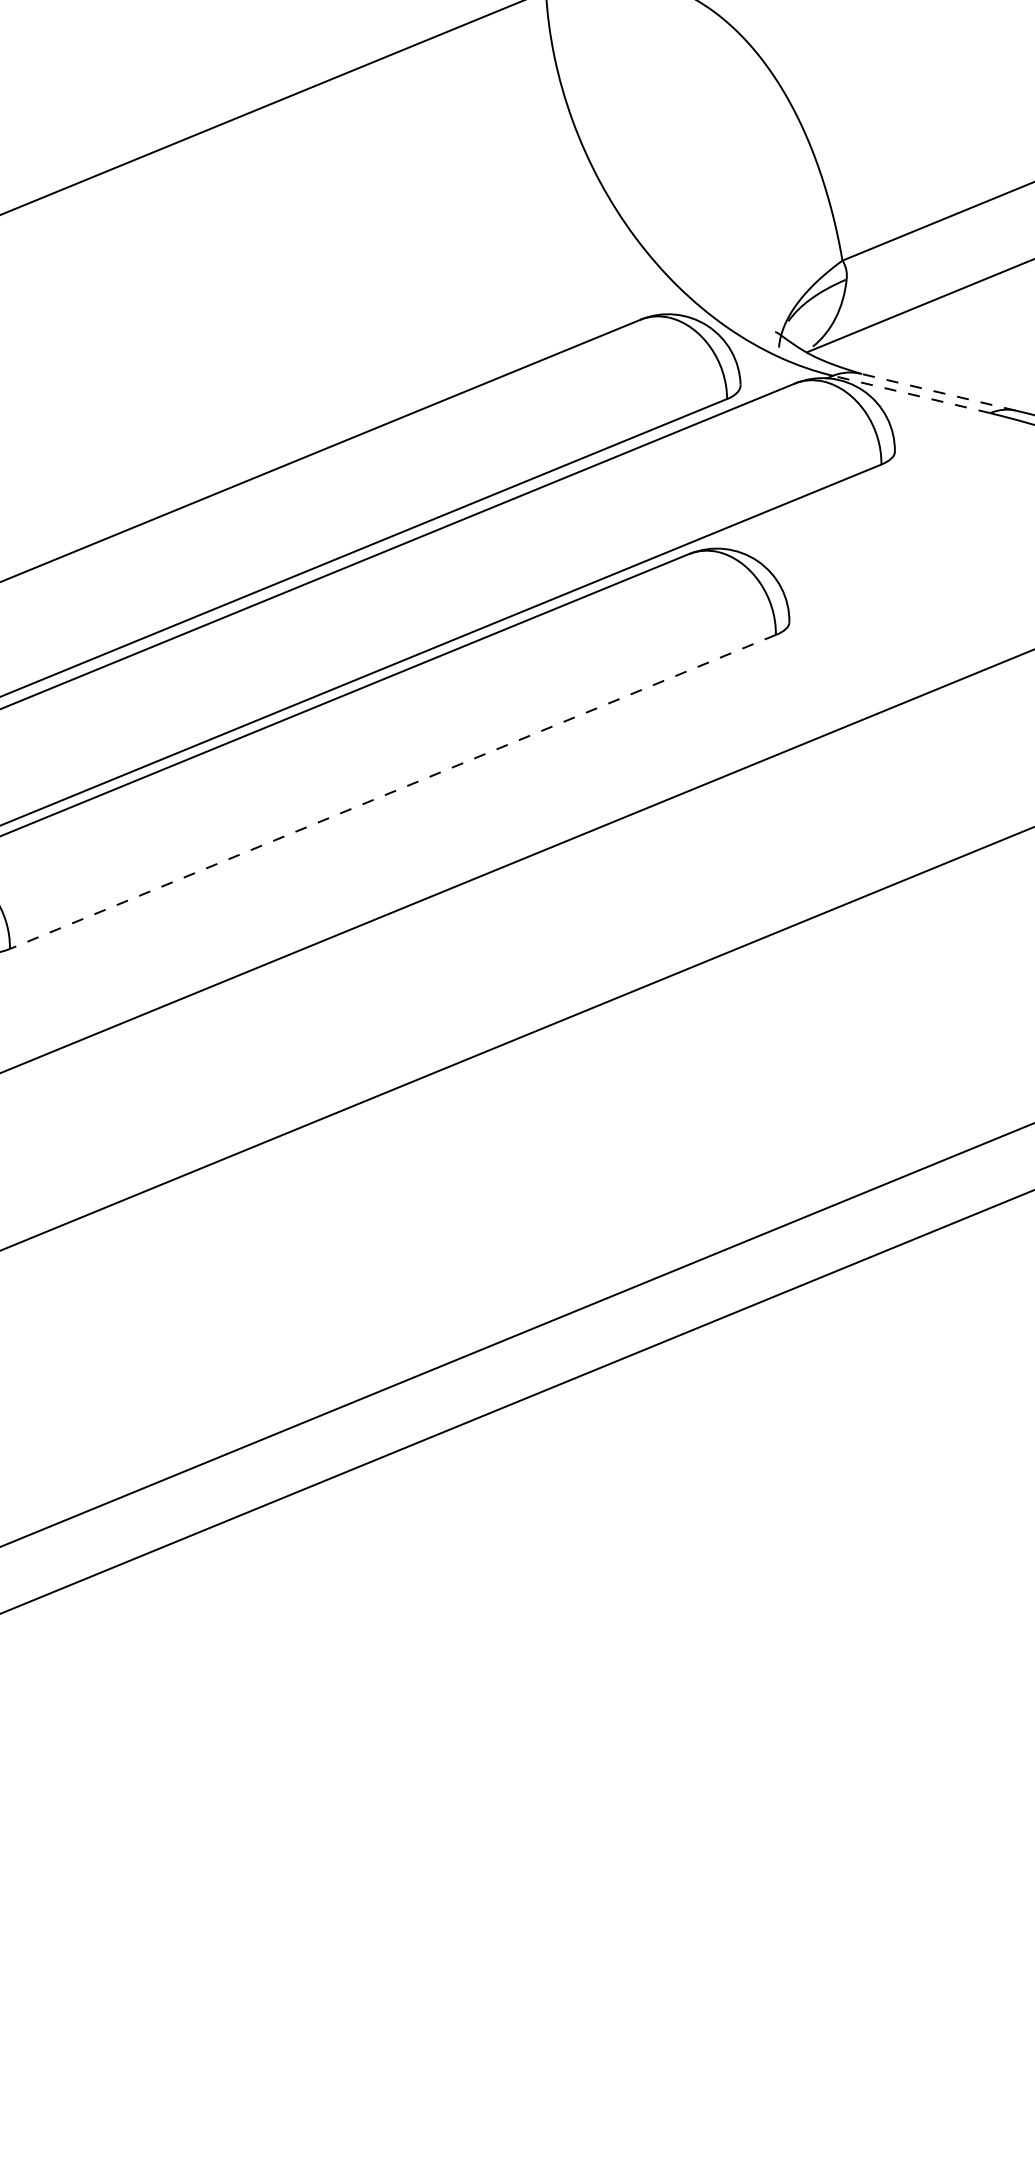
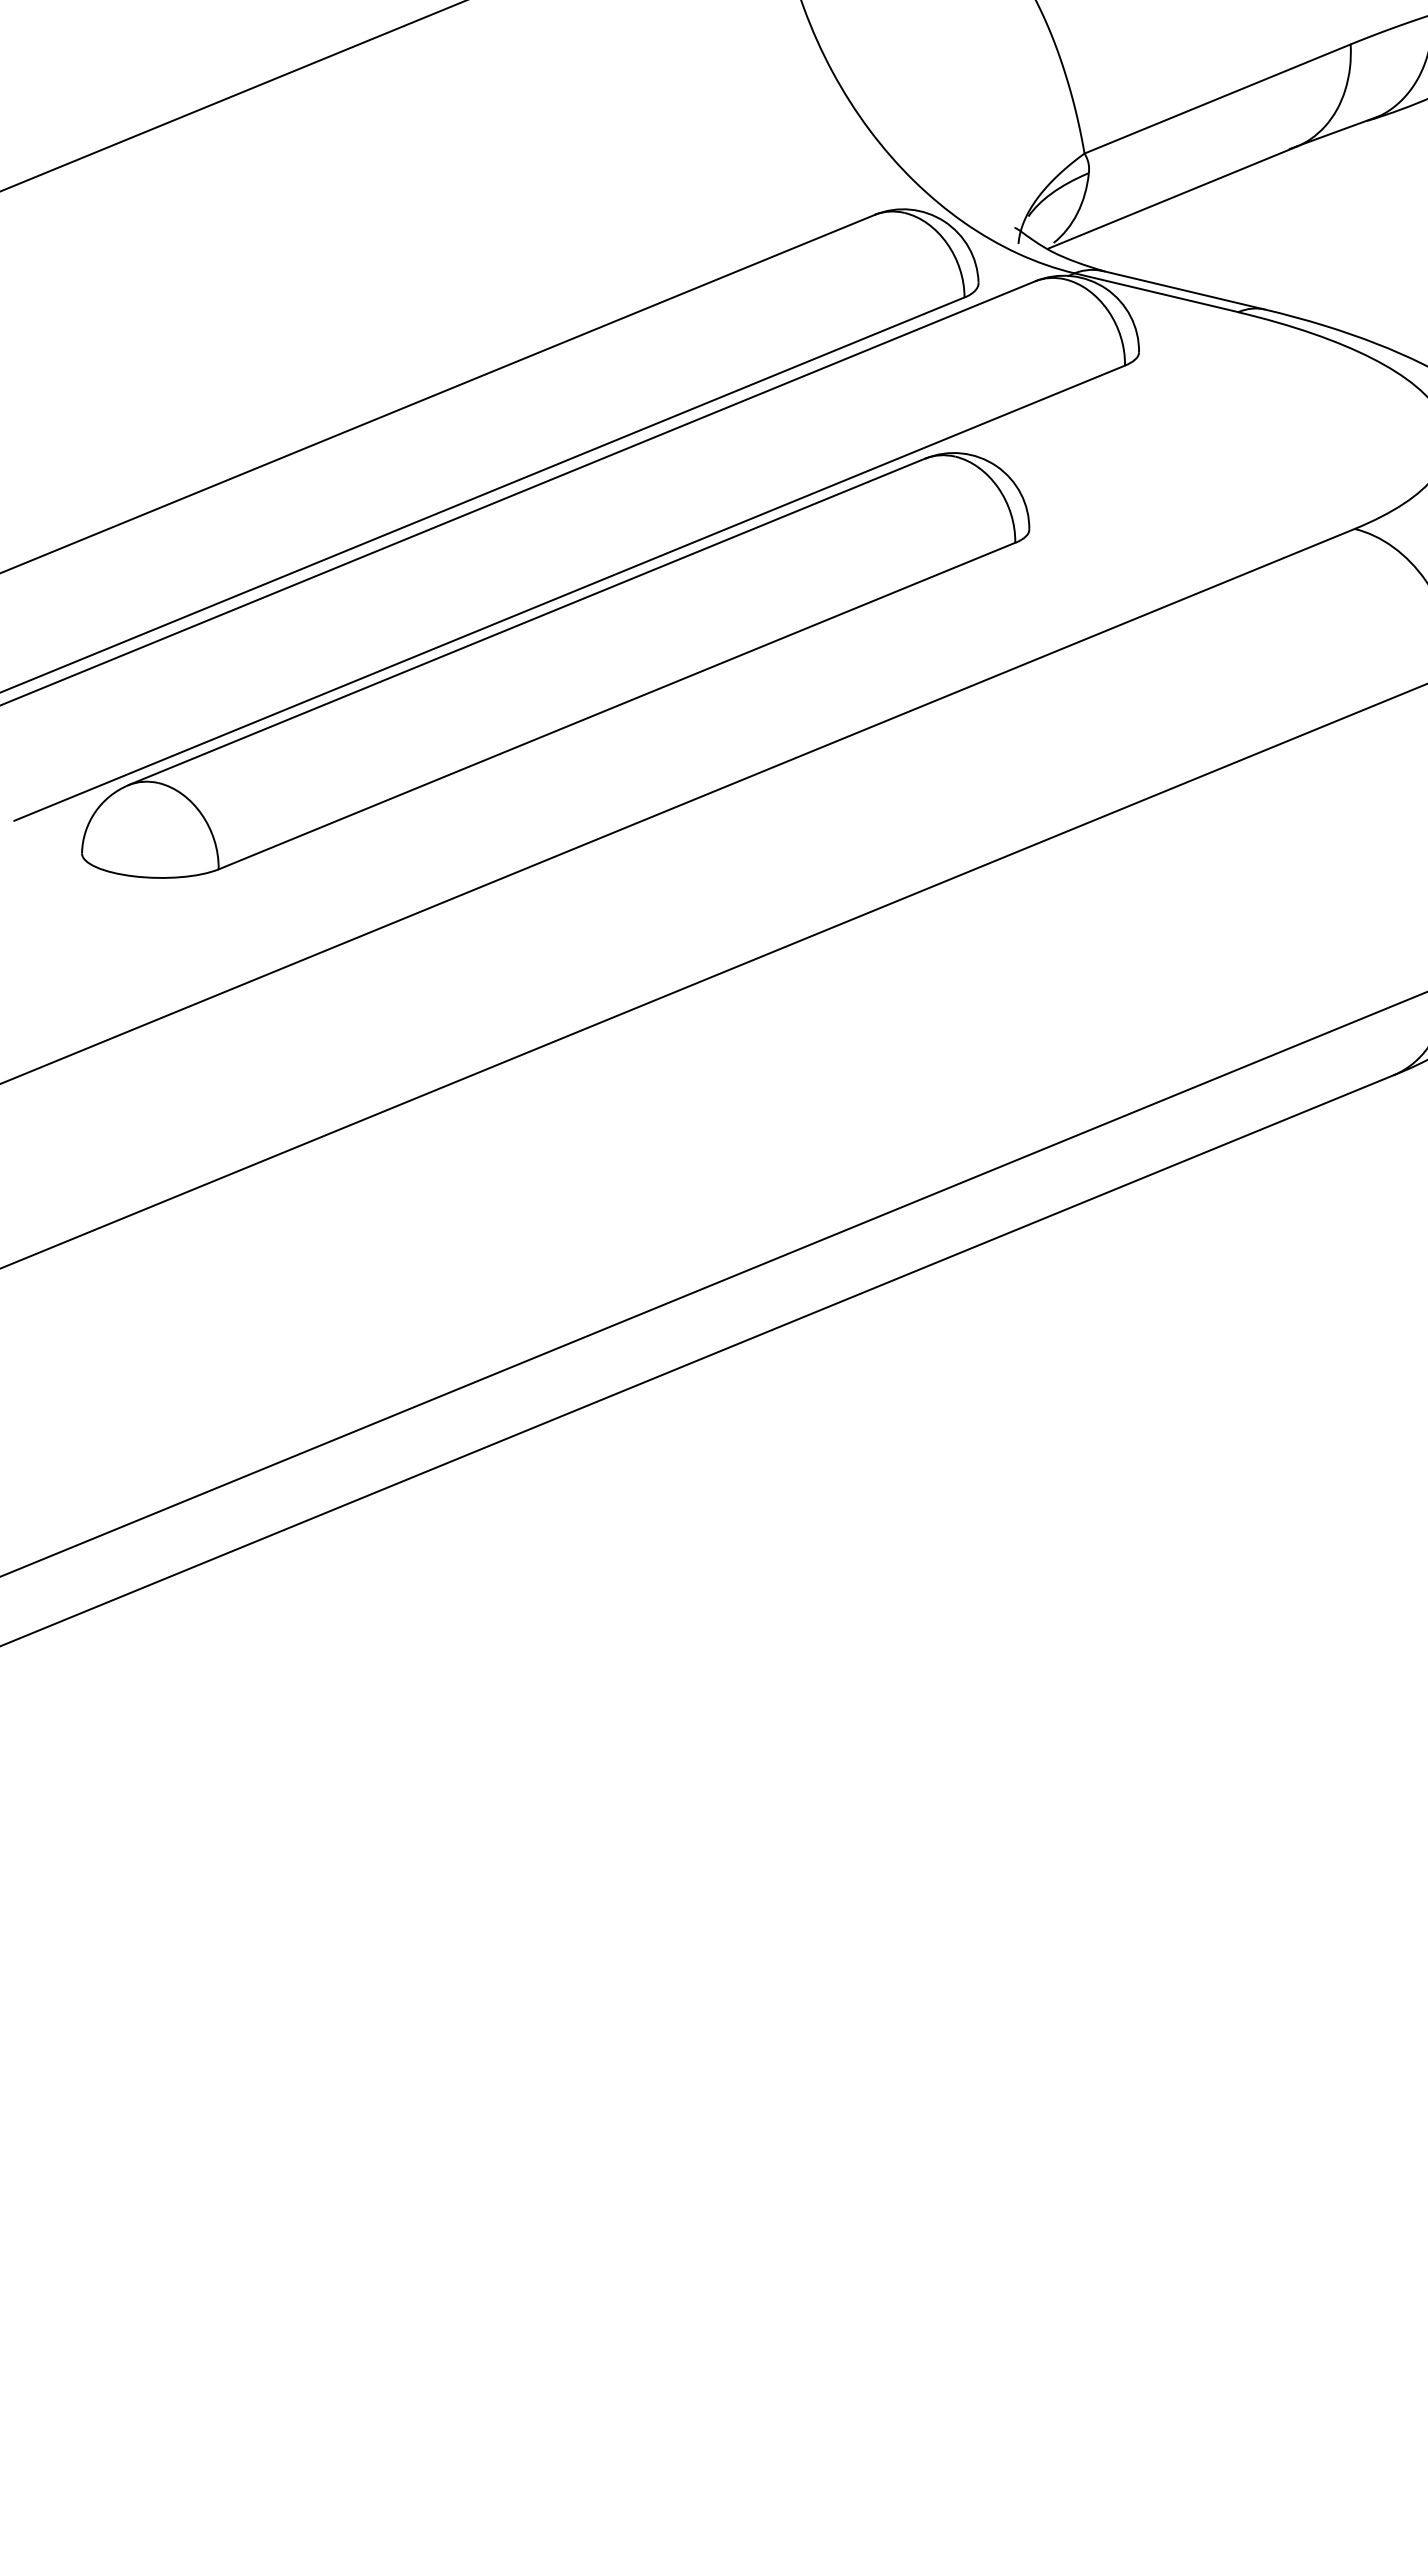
line: (936, 391) -> (1182, 289), dashed -> solid
line: (910, 394) -> (1155, 292), dashed -> solid
line: (392, 792) -> (616, 706), dashed -> solid

